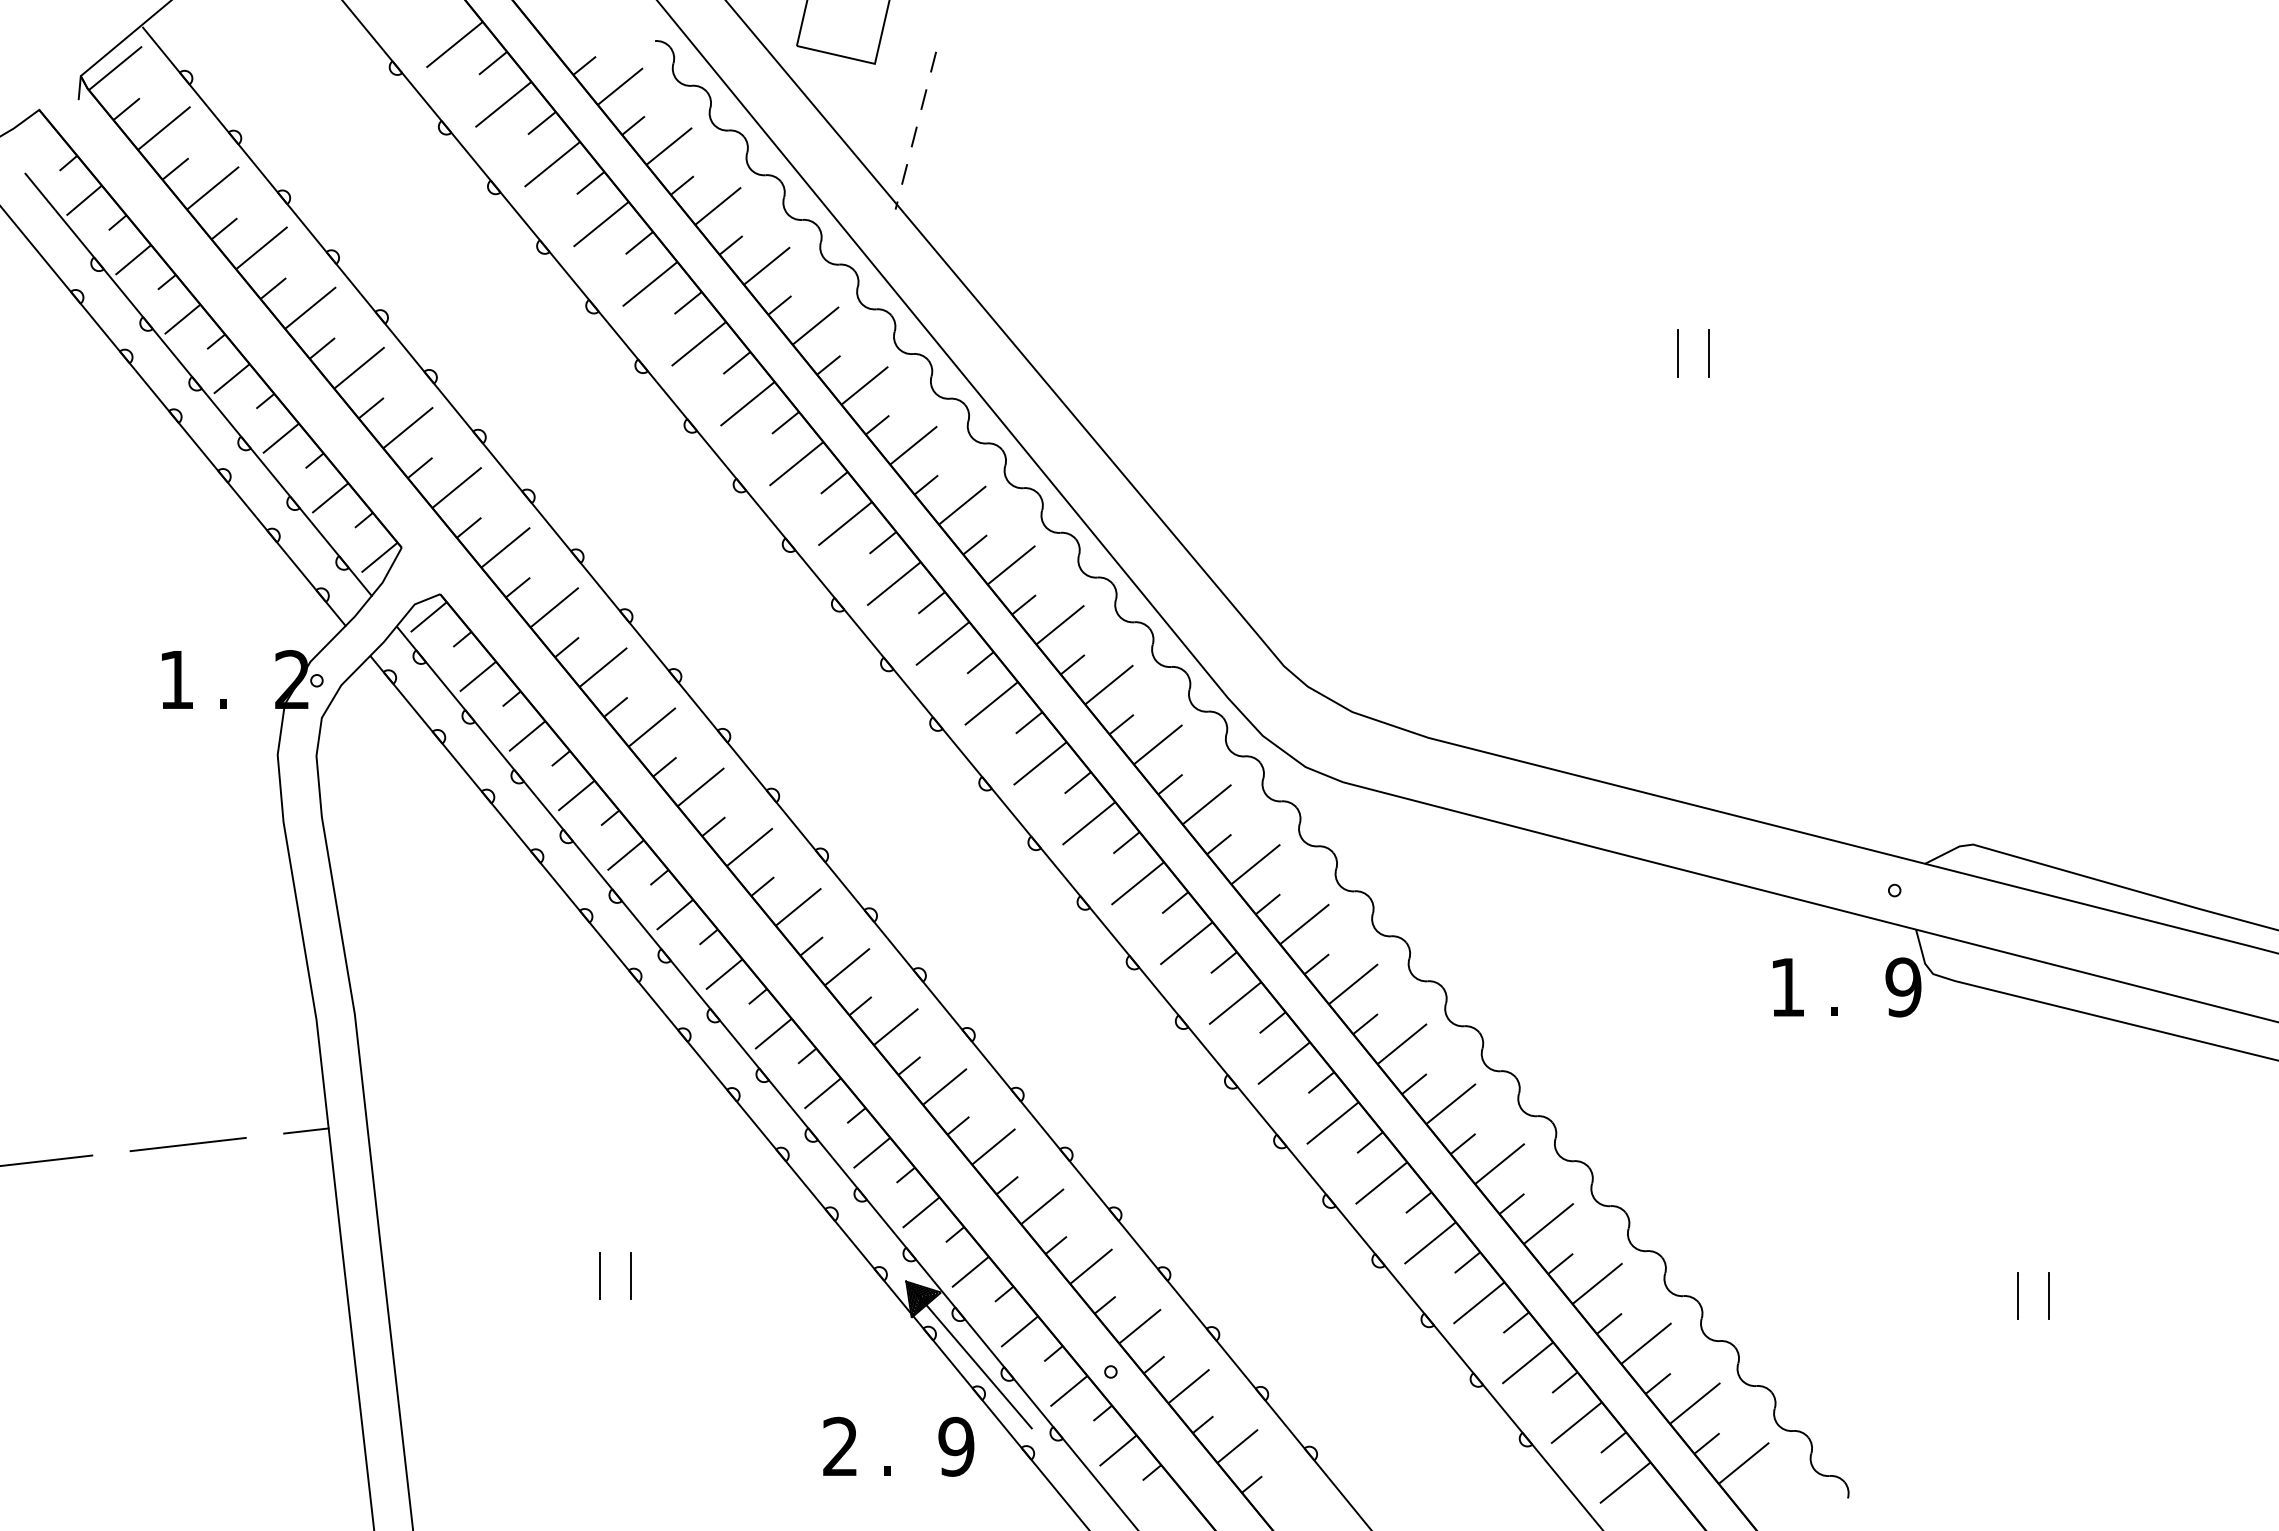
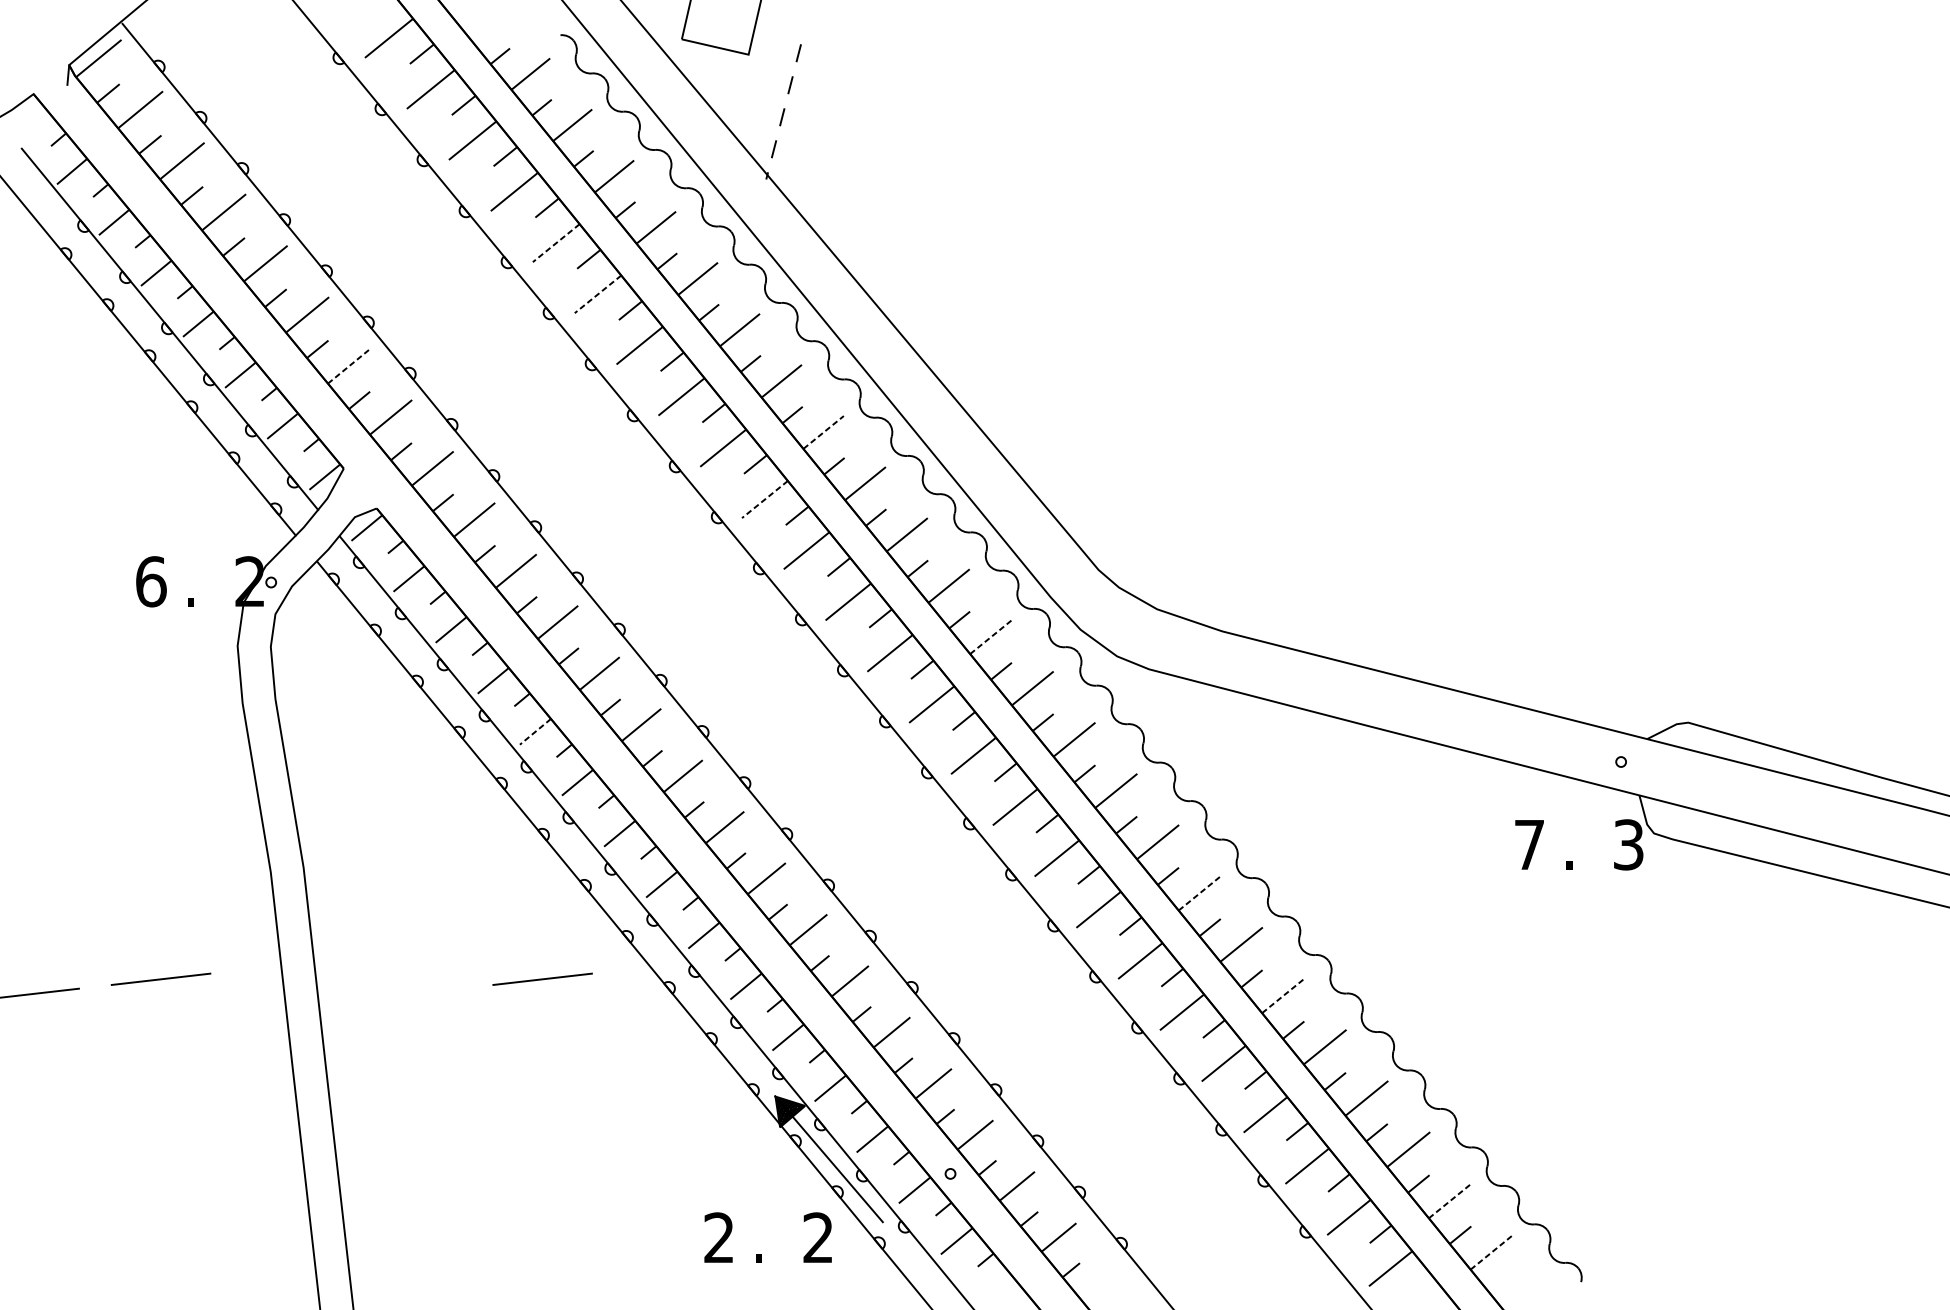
line: (649, 284) -> (555, 243), solid -> dashed
line: (698, 343) -> (597, 293), solid -> dashed
line: (1677, 353) -> (1435, 302), removed
line: (1708, 353) -> (1461, 302), removed
line: (408, 427) -> (349, 365), solid -> dashed
line: (963, 505) -> (824, 432), solid -> dashed
line: (893, 584) -> (764, 500), solid -> dashed
text: (176, 679) -> (151, 581), 1 -> 6
line: (1158, 744) -> (991, 637), solid -> dashed
line: (625, 855) -> (535, 732), solid -> dashed
text: (1787, 987) -> (1529, 844), 1 -> 7
text: (1903, 987) -> (1628, 844), 9 -> 3
line: (1402, 1044) -> (1200, 893), solid -> dashed
line: (306, 1130) -> (262, 967), removed
line: (633, 1144) -> (542, 979), added
line: (1499, 1163) -> (1283, 995), solid -> dashed
line: (600, 1275) -> (513, 1091), removed
line: (631, 1275) -> (540, 1091), removed
line: (2017, 1295) -> (1726, 1108), removed
line: (2048, 1295) -> (1752, 1108), removed
line: (1695, 1403) -> (1450, 1200), solid -> dashed
text: (956, 1446) -> (818, 1237), 9 -> 2
line: (1744, 1463) -> (1492, 1252), solid -> dashed

